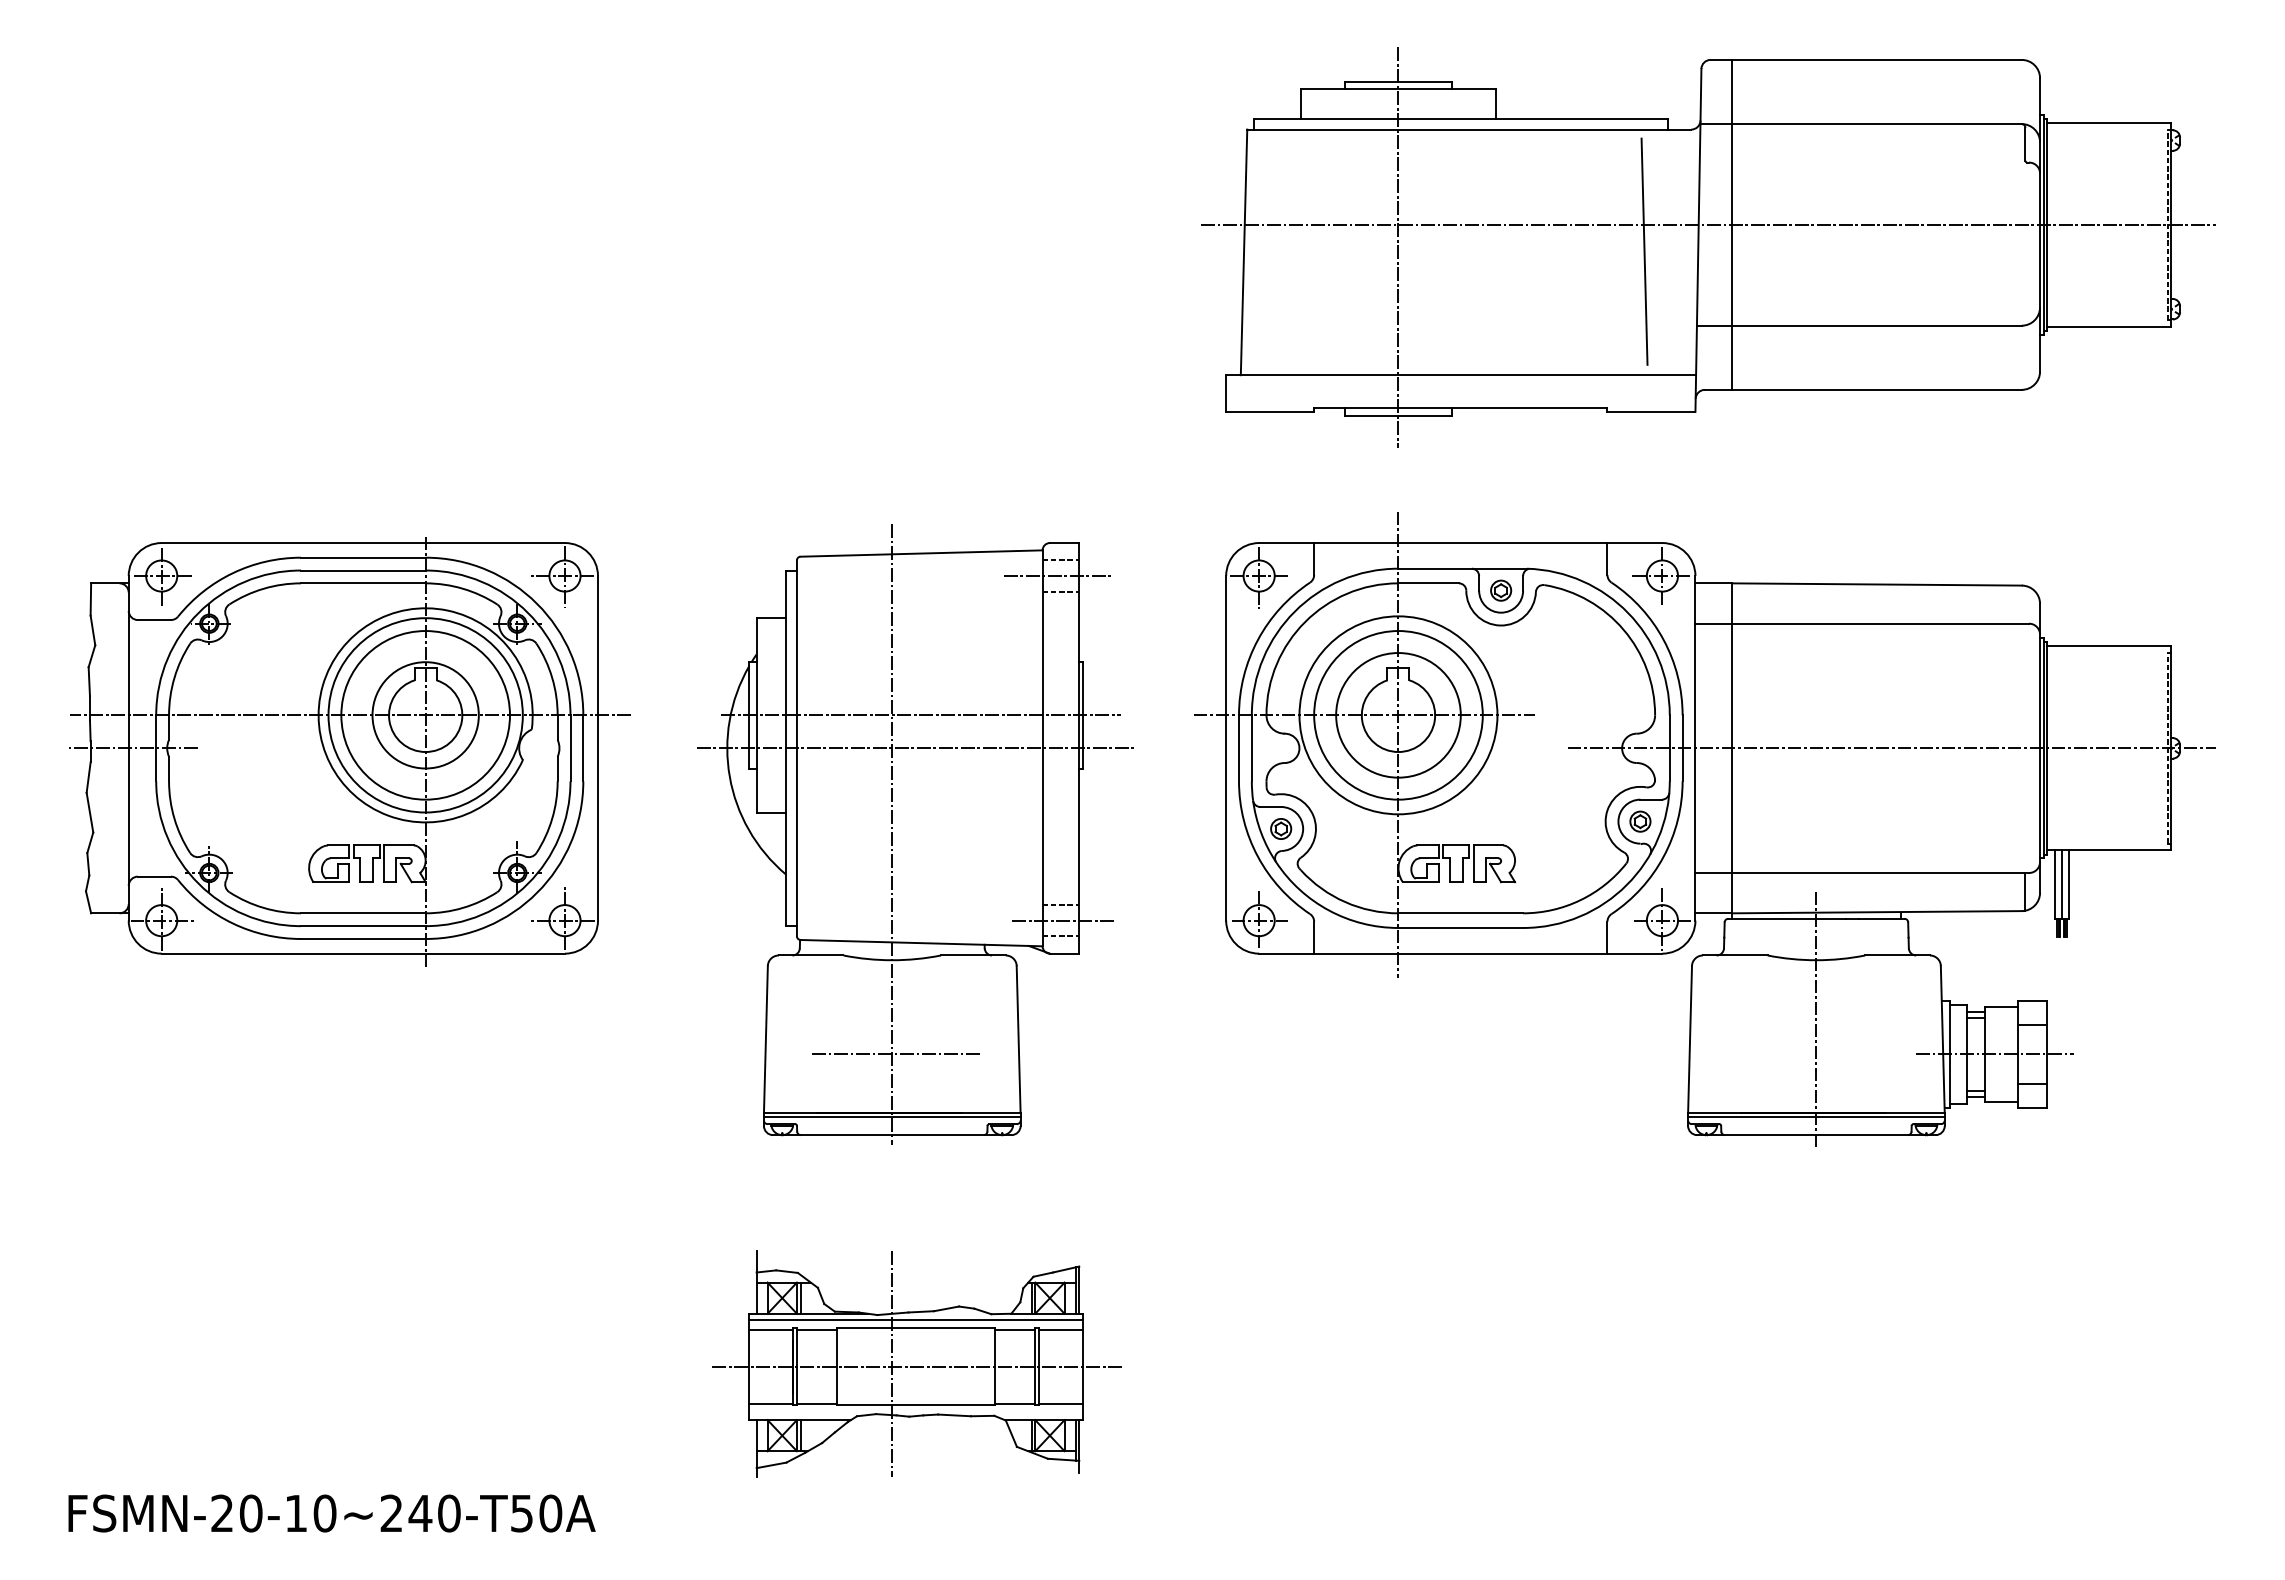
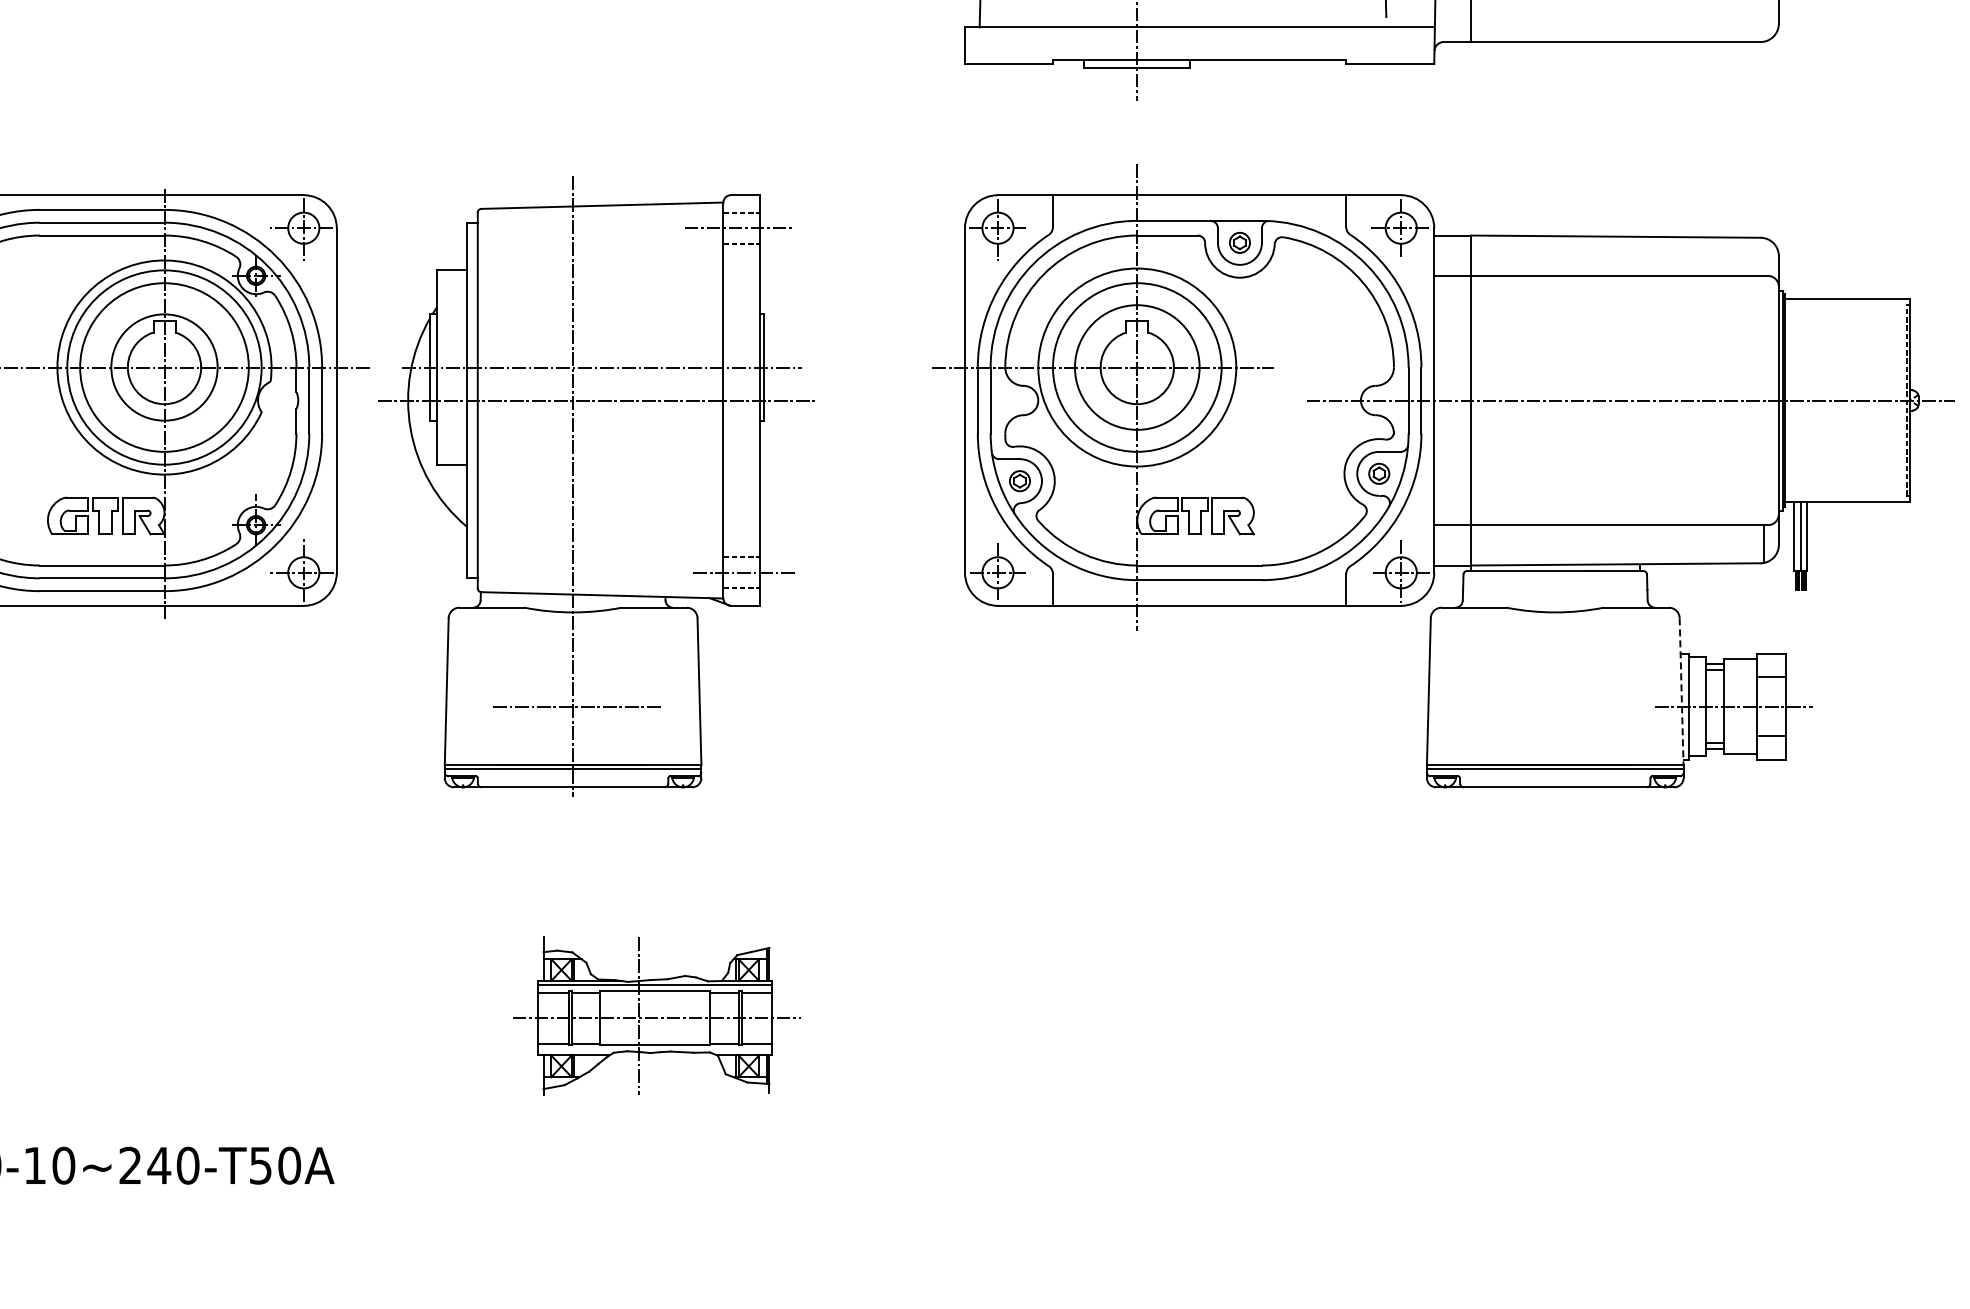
part: (915, 834) -> (596, 486), moved
line: (1816, 1019) -> (1555, 671), removed
line: (1942, 1040) -> (1681, 692), solid -> dashed
part: (916, 1363) -> (655, 1015), size x0.7

